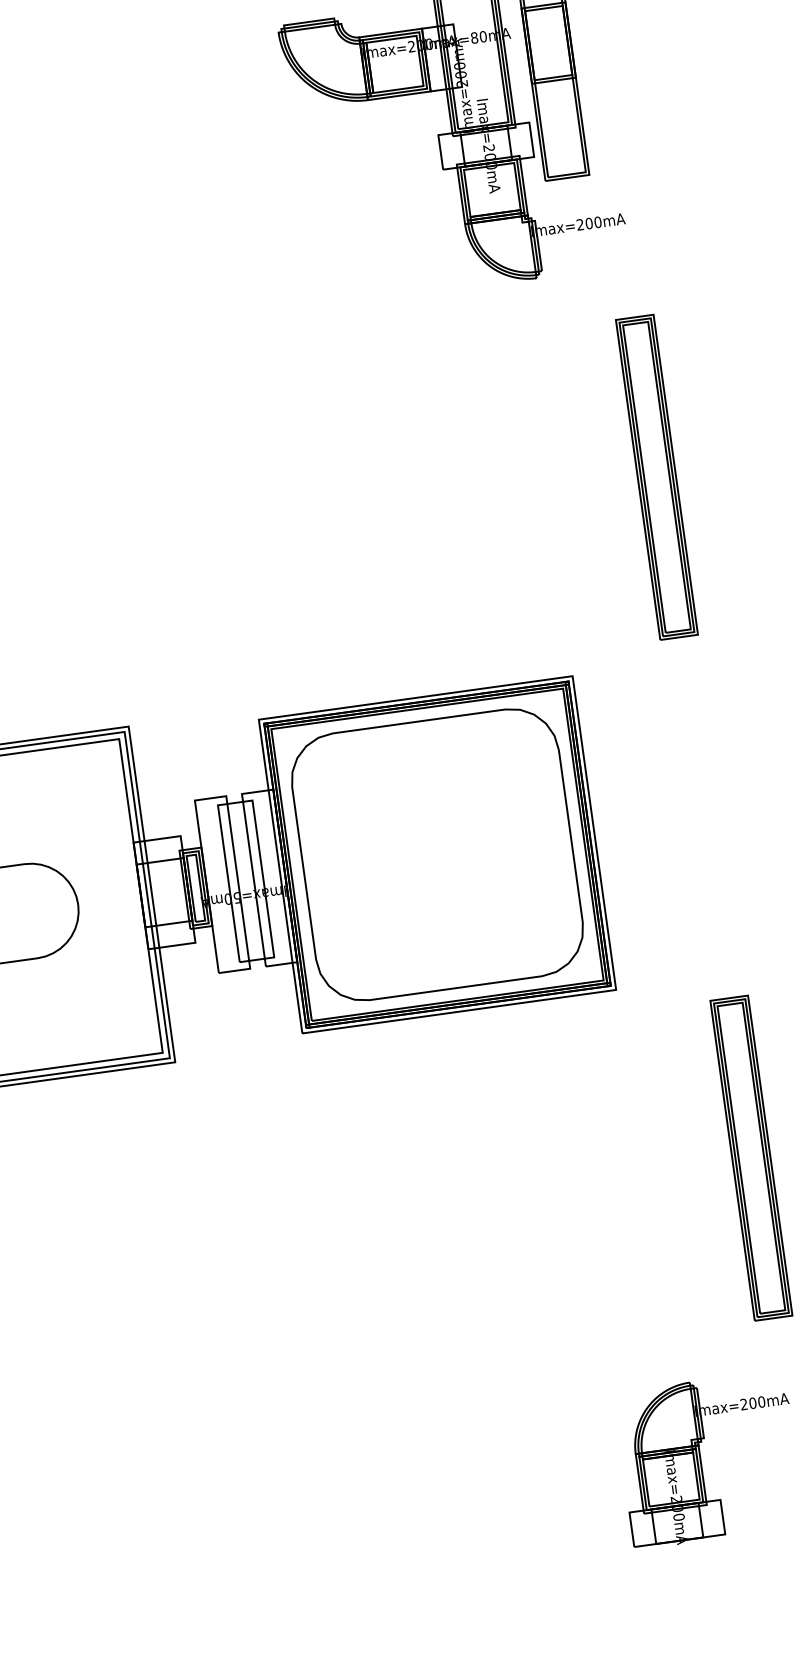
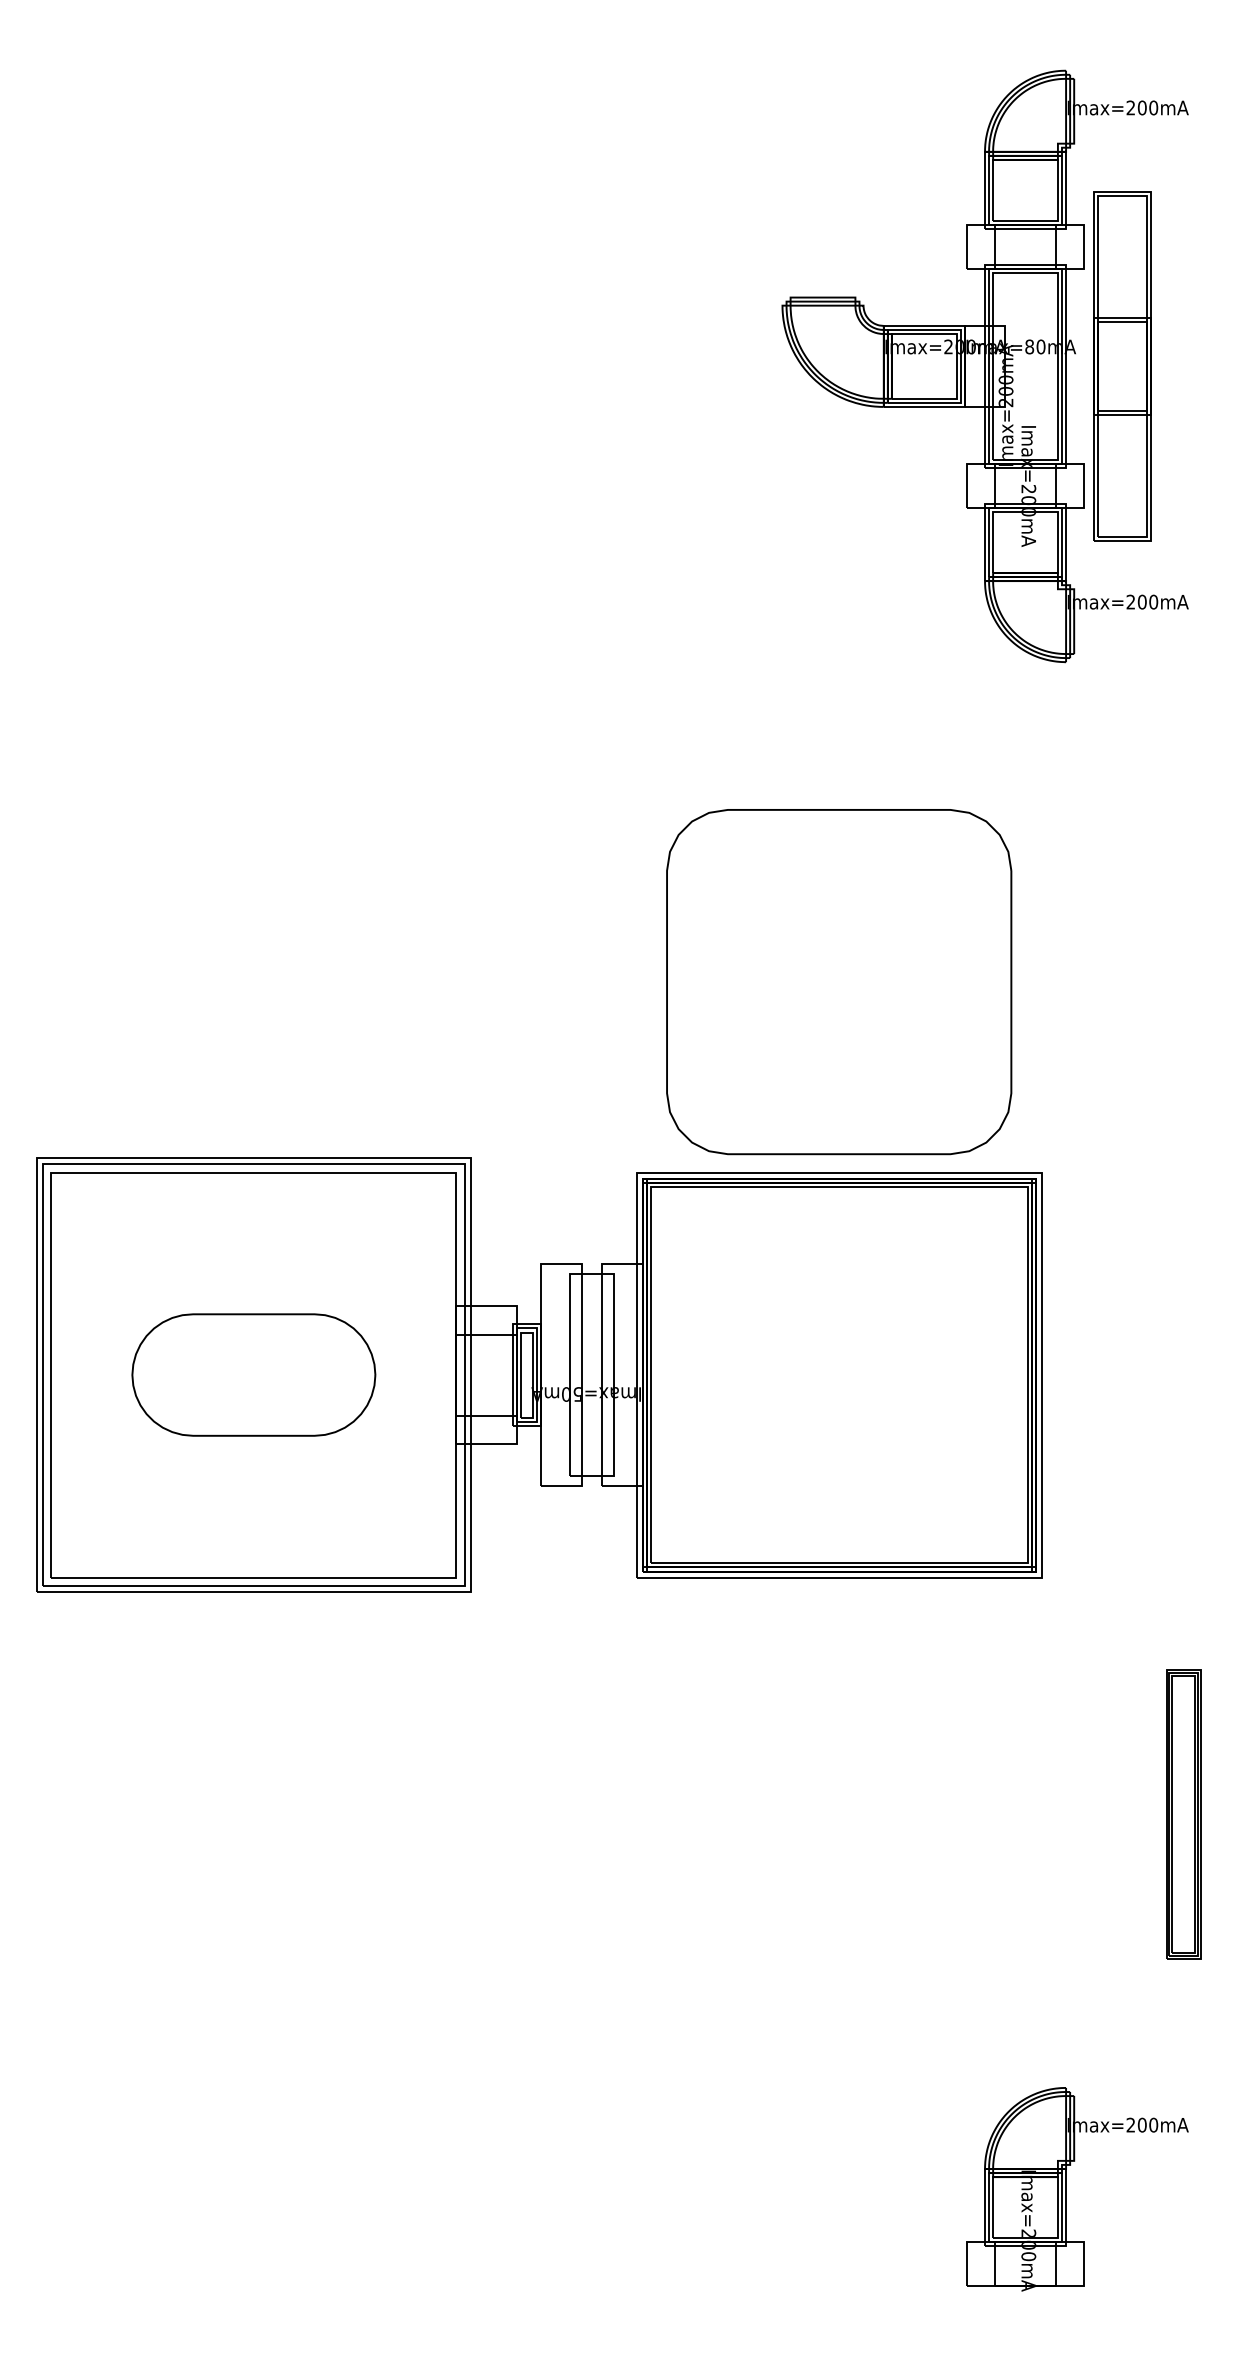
part: (656, 477) -> (1183, 935), removed
part: (437, 855) -> (839, 982), moved
part: (751, 1158) -> (1183, 1814), size x0.7

